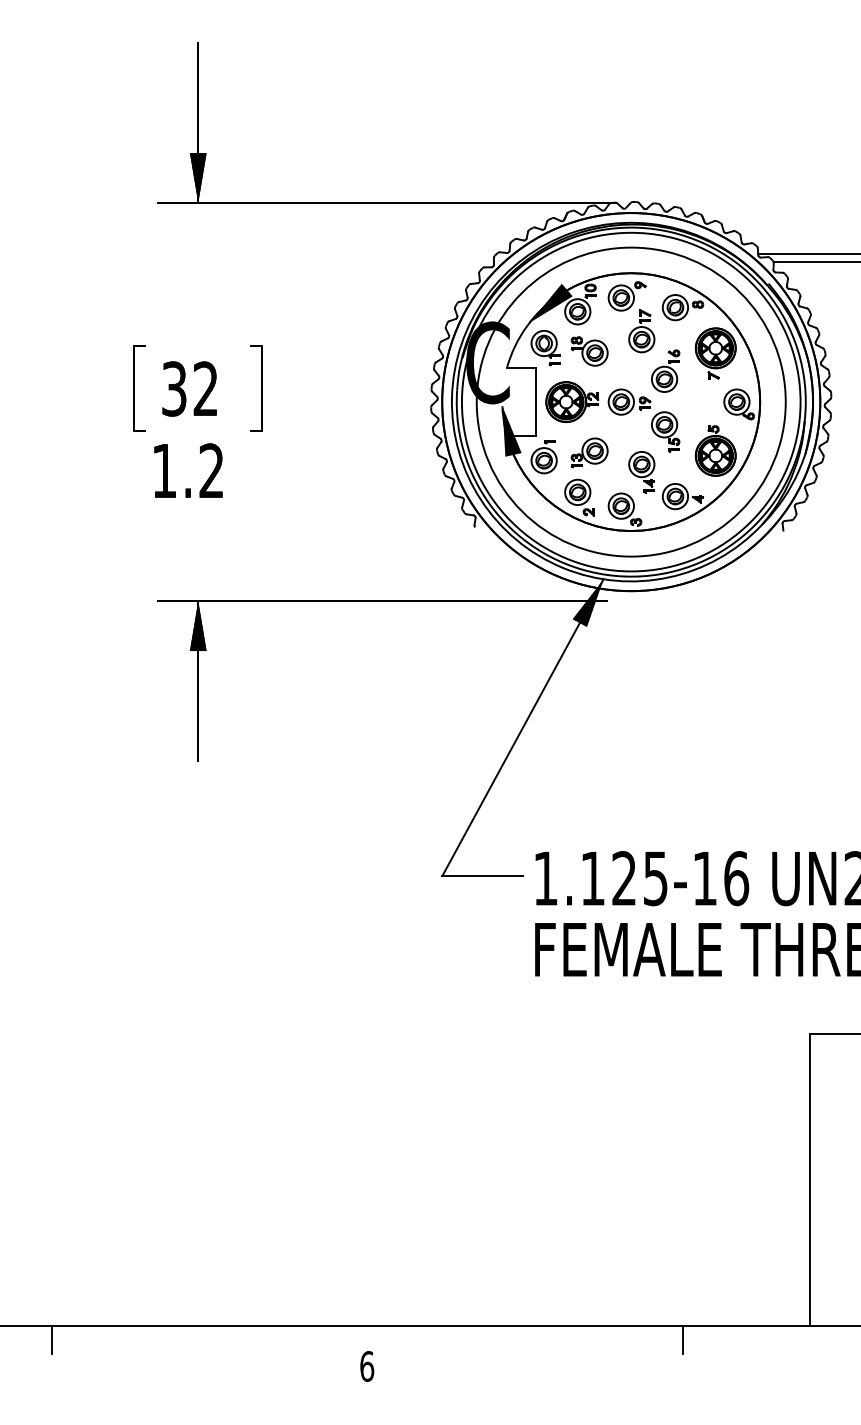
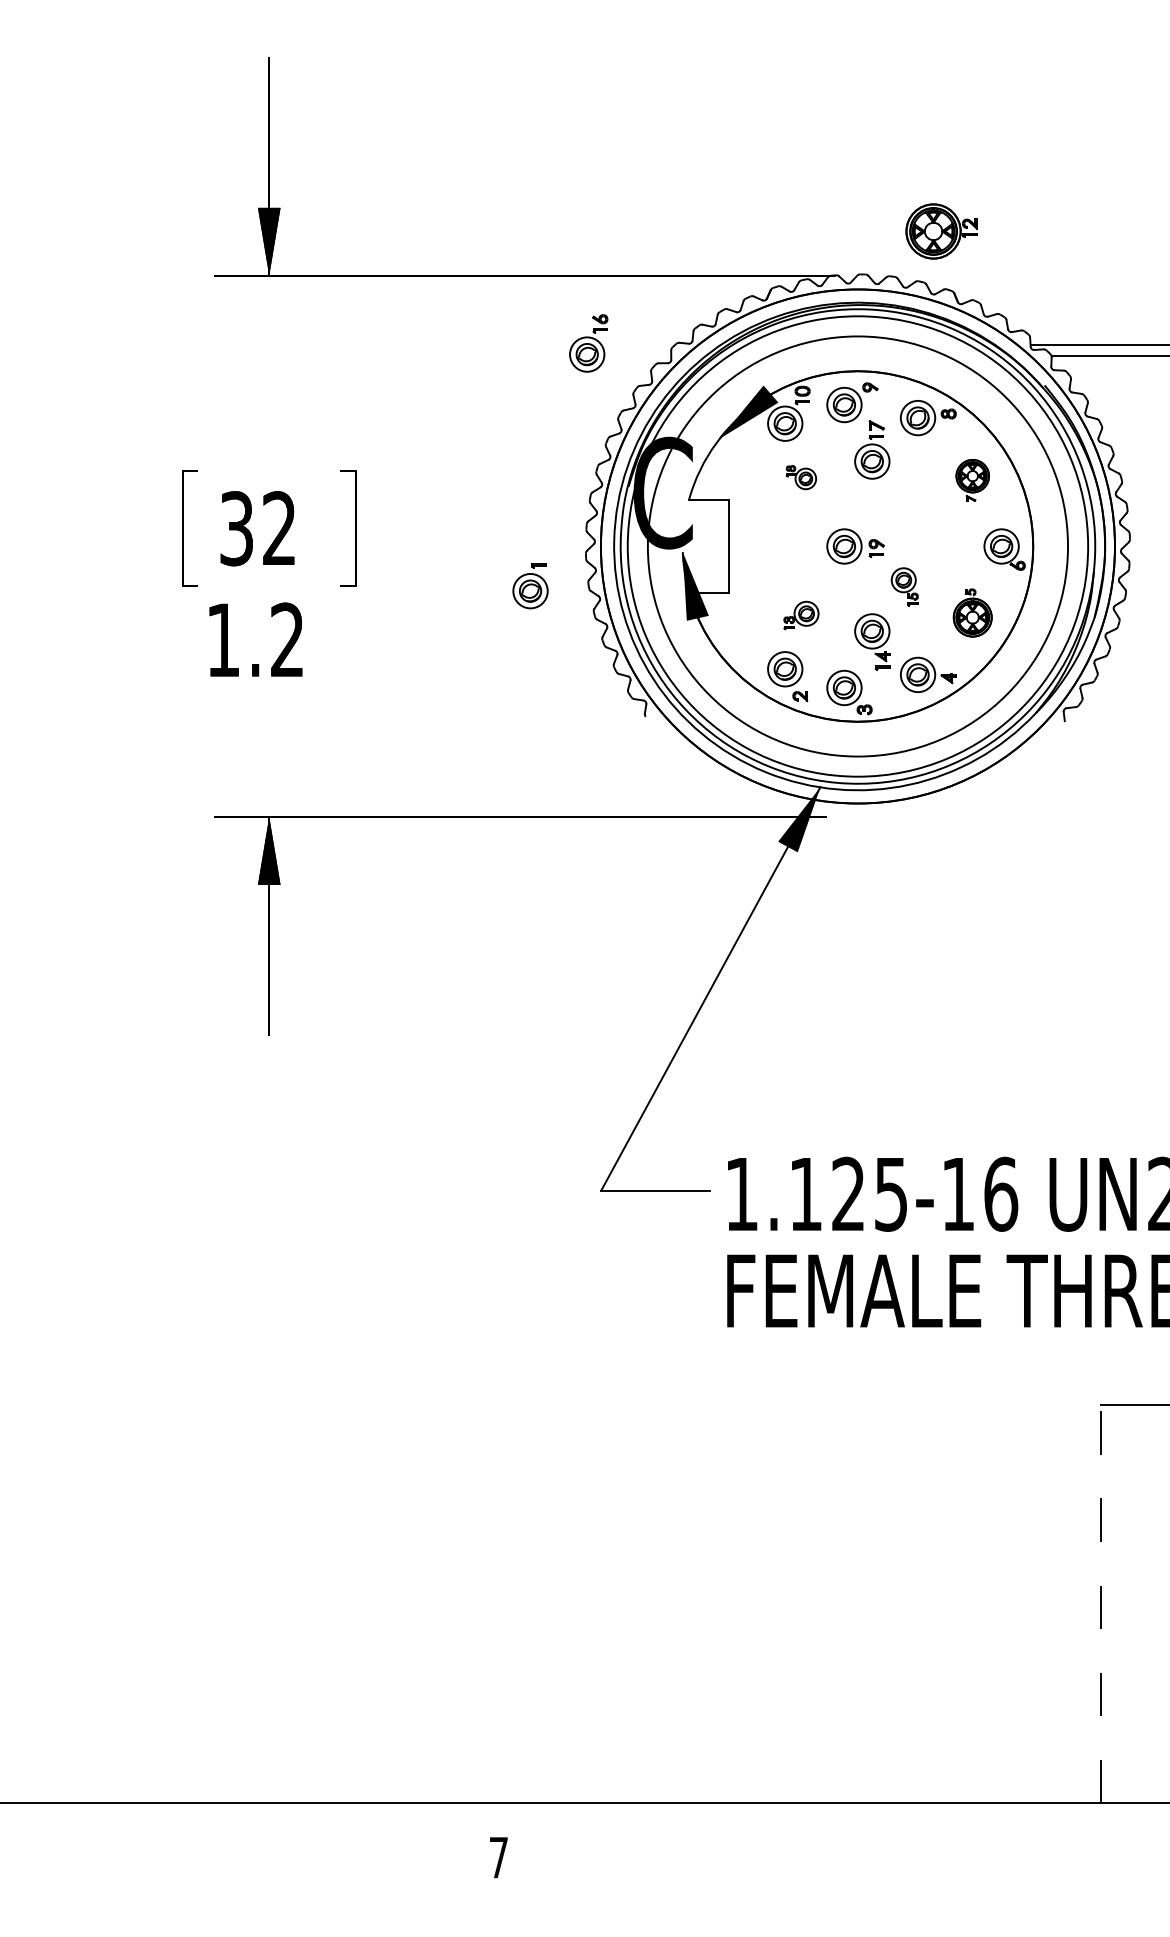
part: (545, 347) -> (741, 472), removed
part: (589, 351) -> (801, 477), size x0.6
part: (715, 353) -> (972, 480), size x0.6
part: (665, 371) -> (588, 343), moved
part: (572, 402) -> (941, 231), moved
part: (665, 431) -> (904, 586), size x0.7
part: (715, 450) -> (972, 612), size x0.7
part: (589, 452) -> (801, 615), size x0.7
part: (544, 457) -> (530, 586), moved
line: (810, 1179) -> (1101, 1603), solid -> dashed
line: (52, 1339) -> (71, 1821), removed
line: (683, 1339) -> (928, 1821), removed
text: (366, 1366) -> (498, 1857), 6 -> 7

